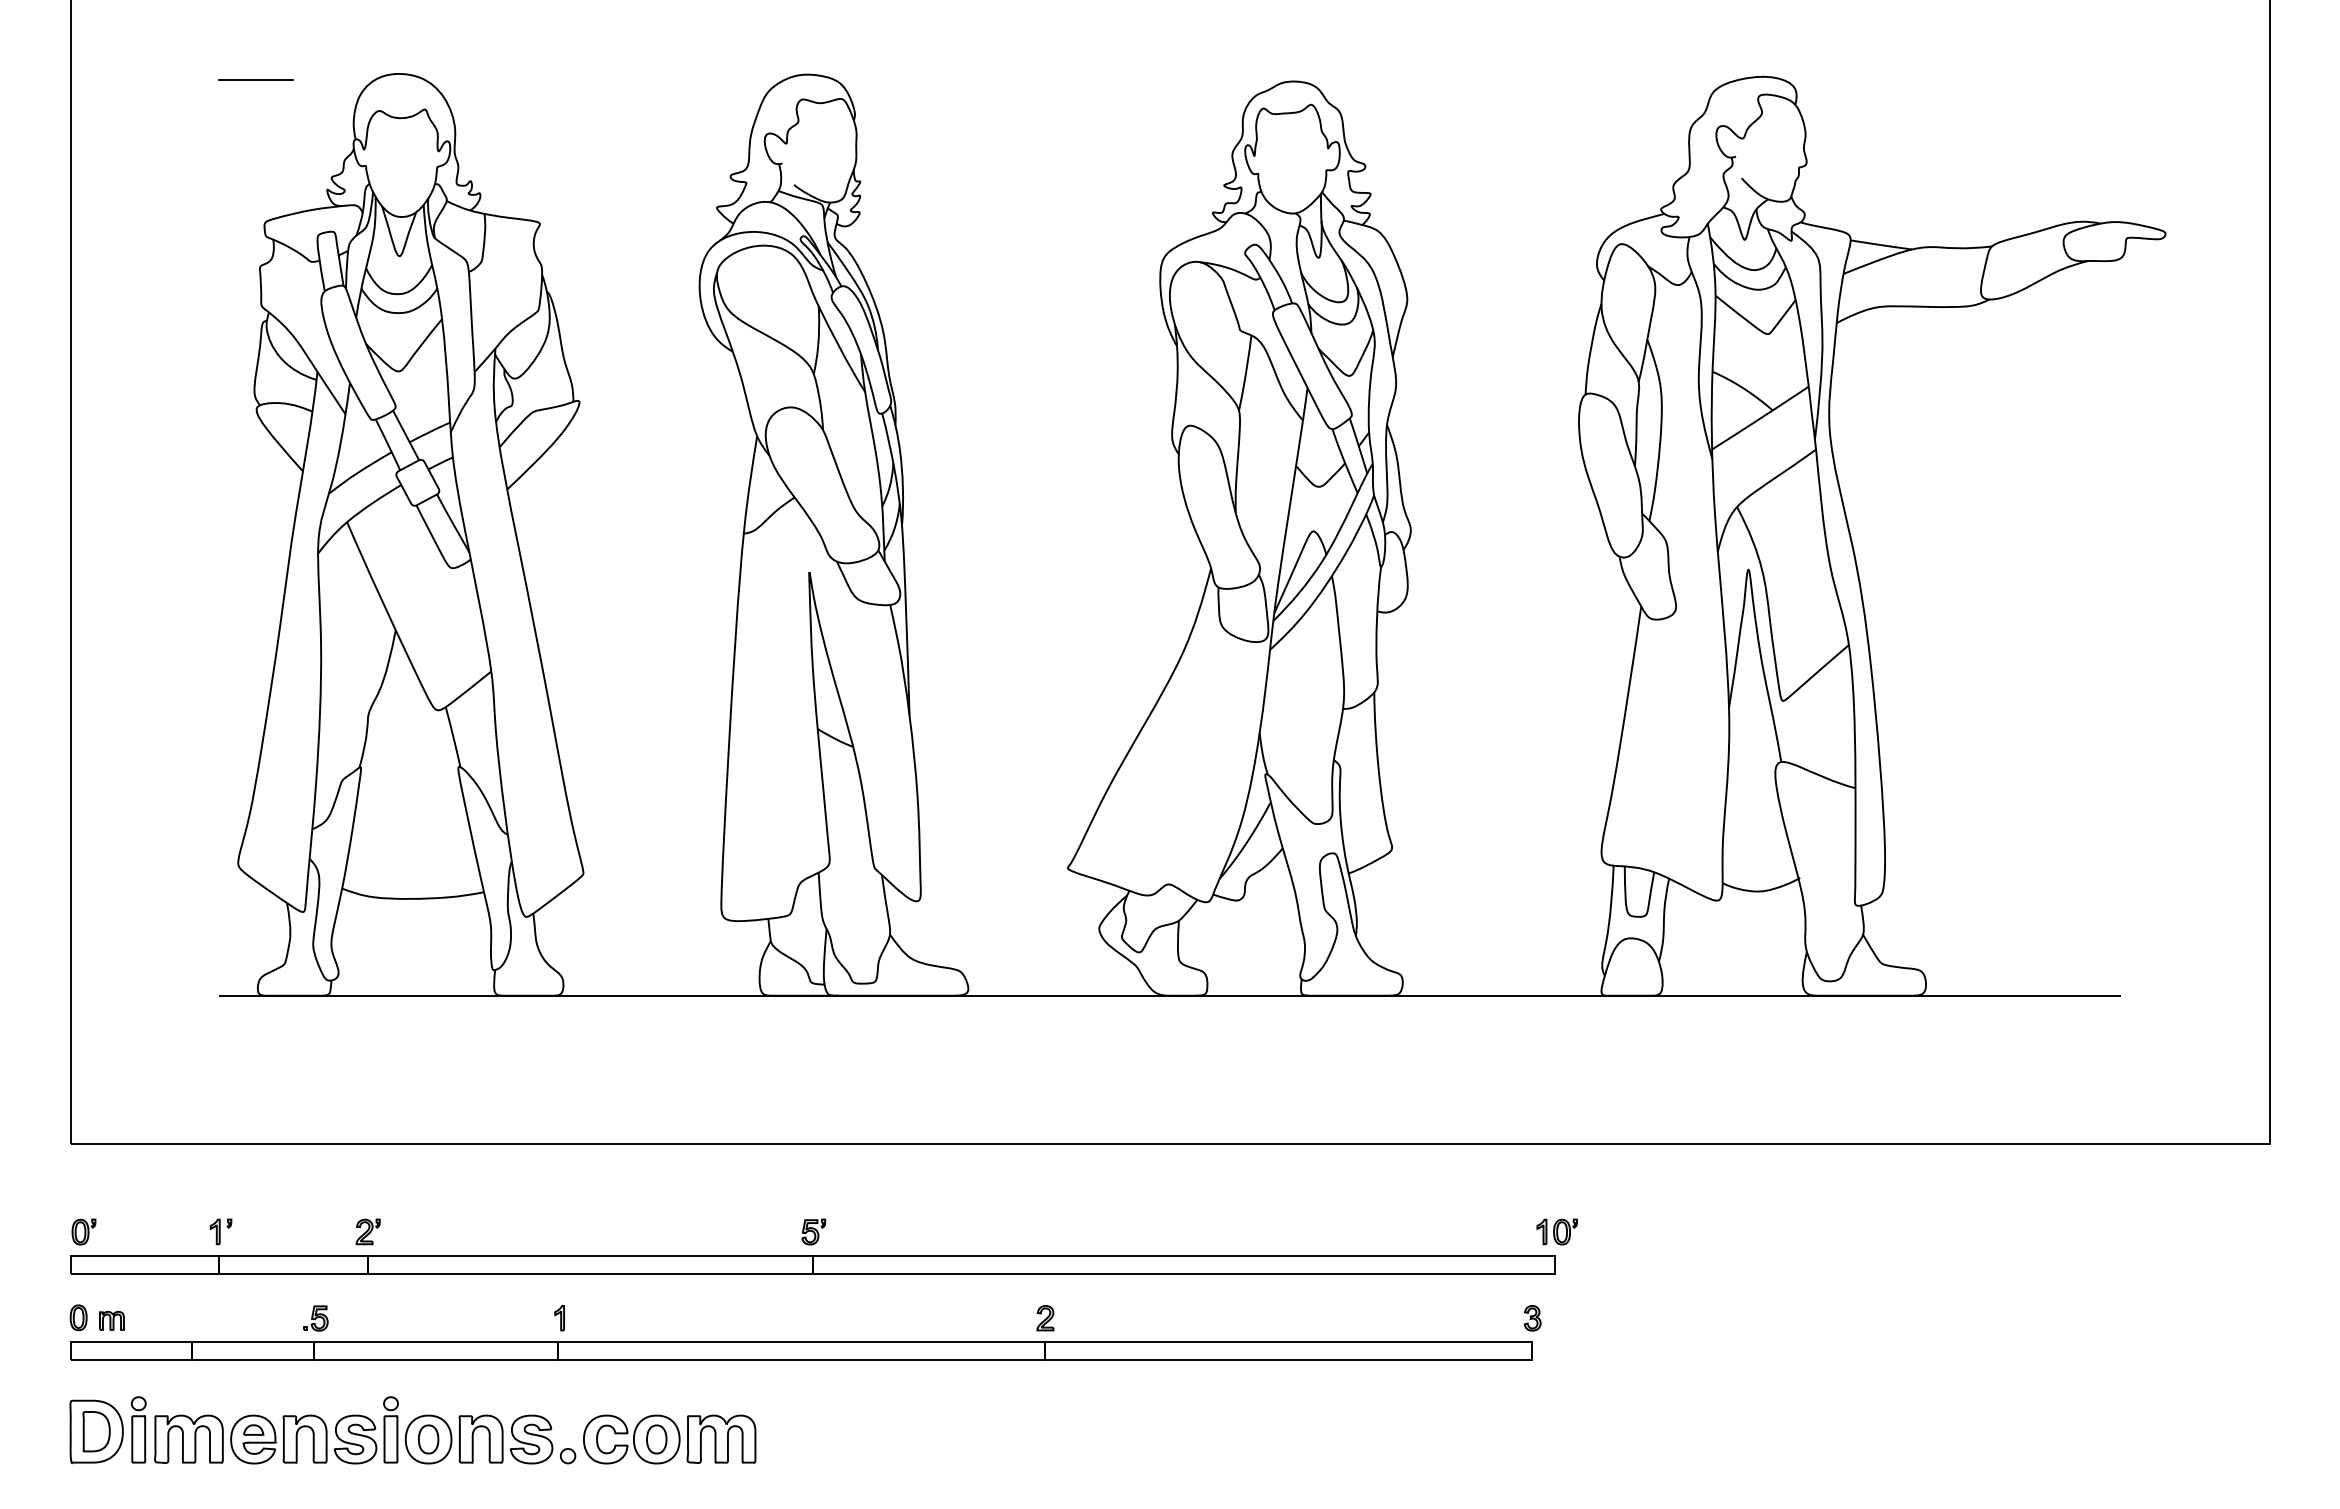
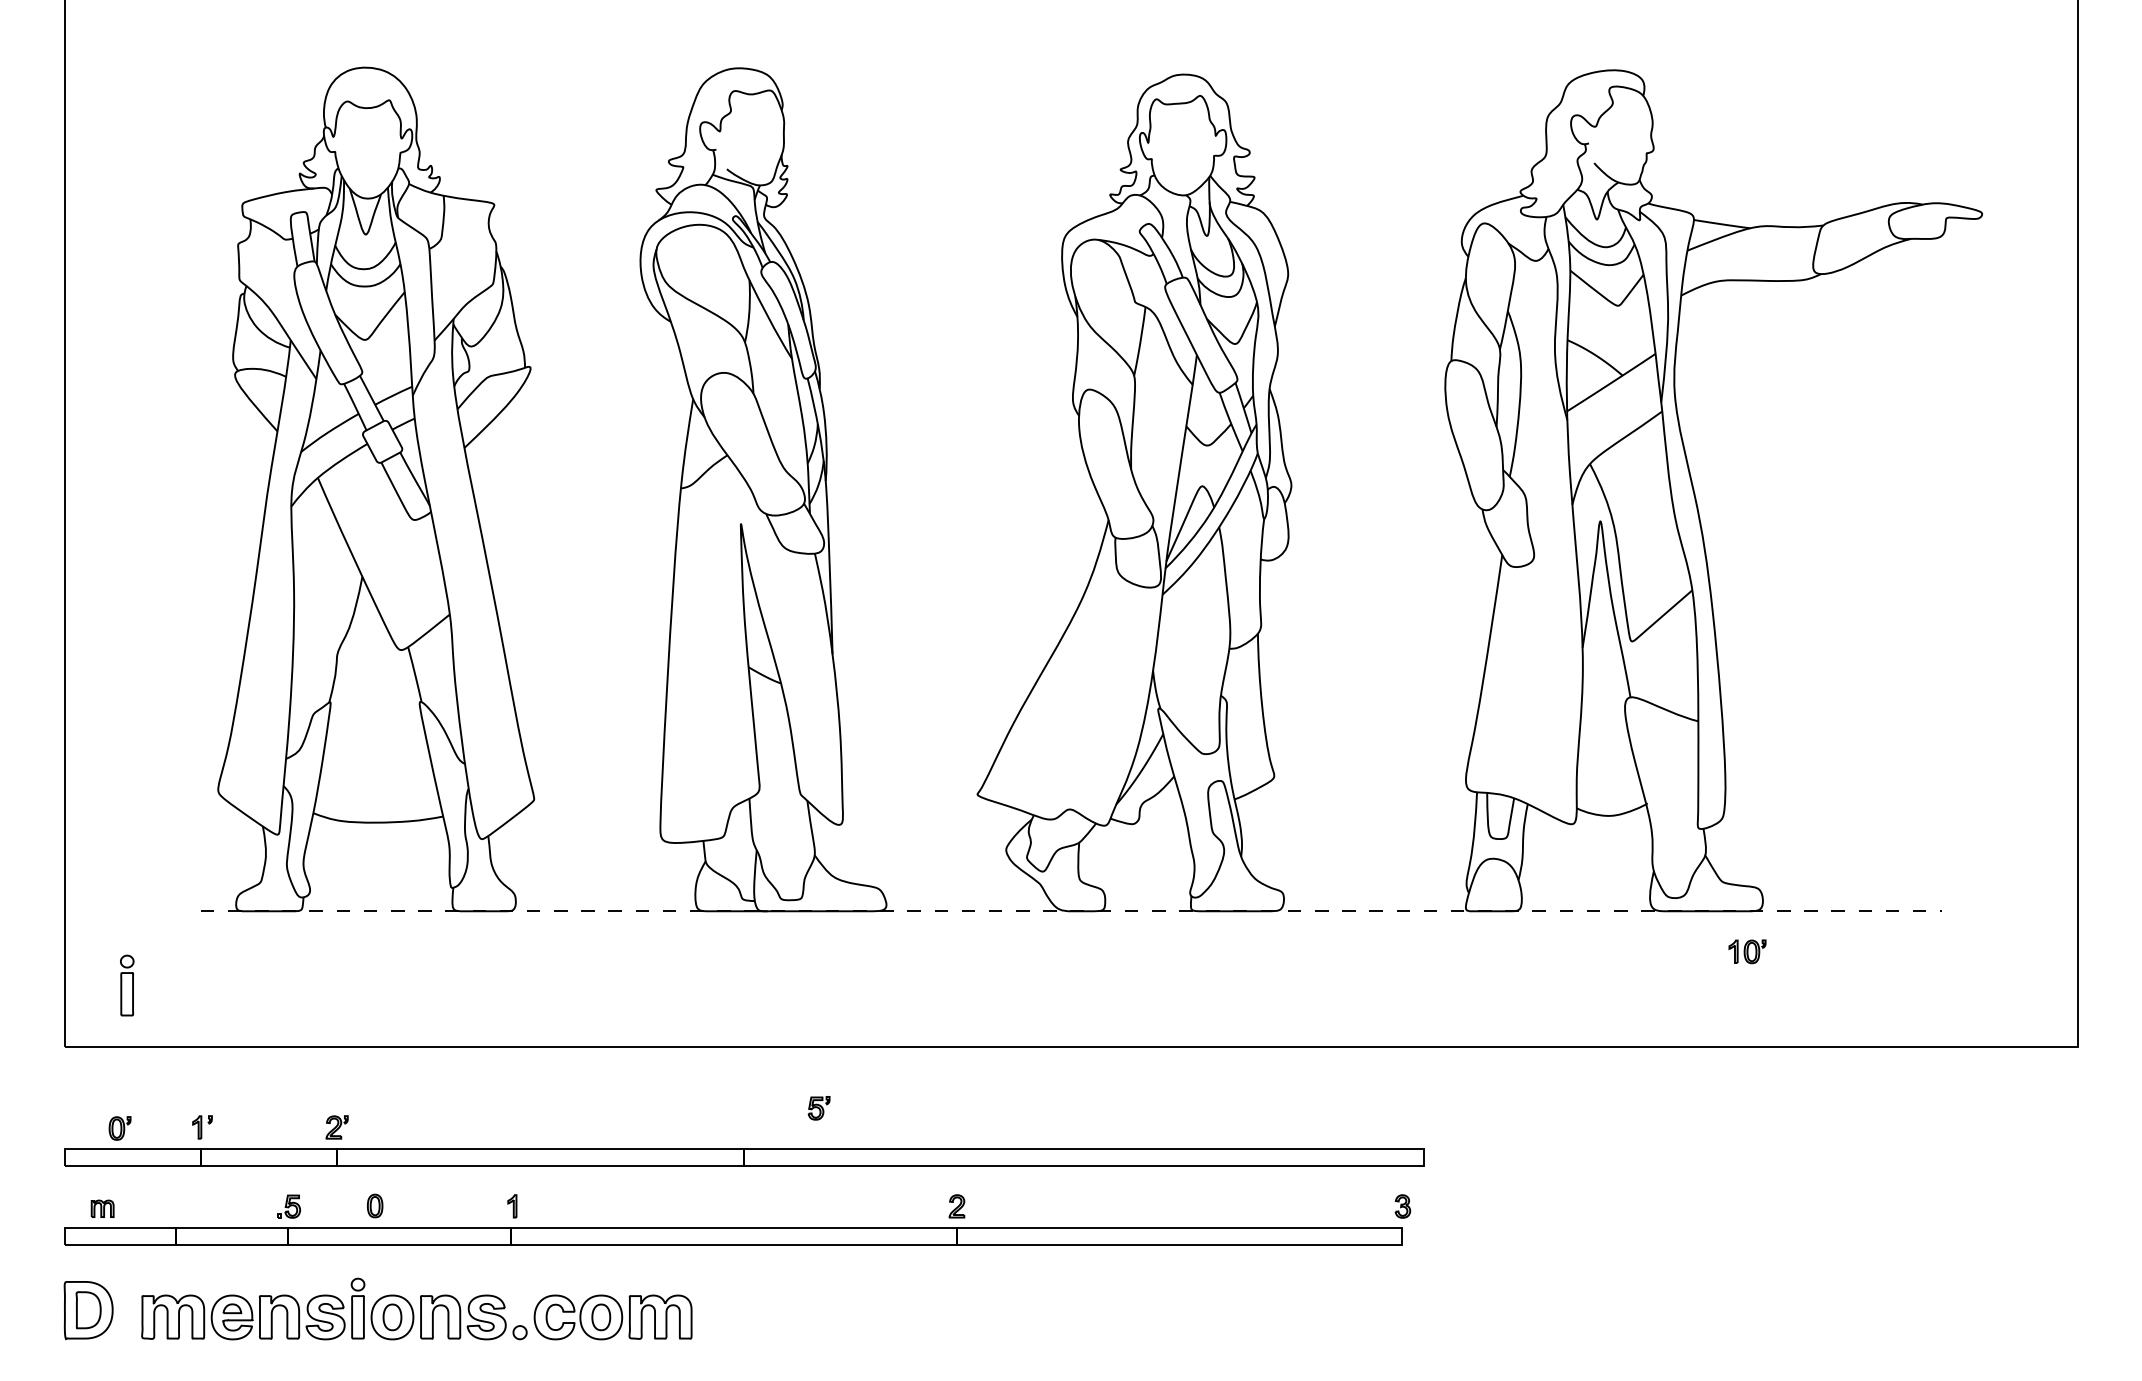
line: (256, 80) -> (234, 73), removed
line: (1170, 995) -> (1071, 911), solid -> dashed
part: (83, 1231) -> (119, 1127), moved
part: (813, 1231) -> (818, 1107), moved
part: (1556, 1231) -> (1746, 951), moved
part: (78, 1317) -> (374, 1205), moved
part: (138, 1429) -> (126, 985), moved

